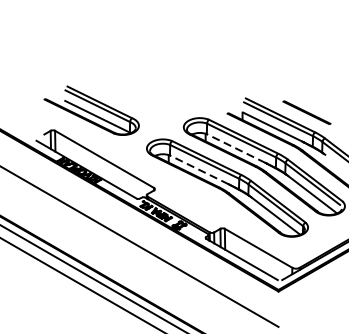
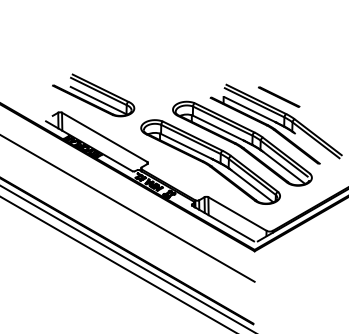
line: (235, 147) -> (217, 127), dashed -> solid
line: (198, 170) -> (185, 146), dashed -> solid

